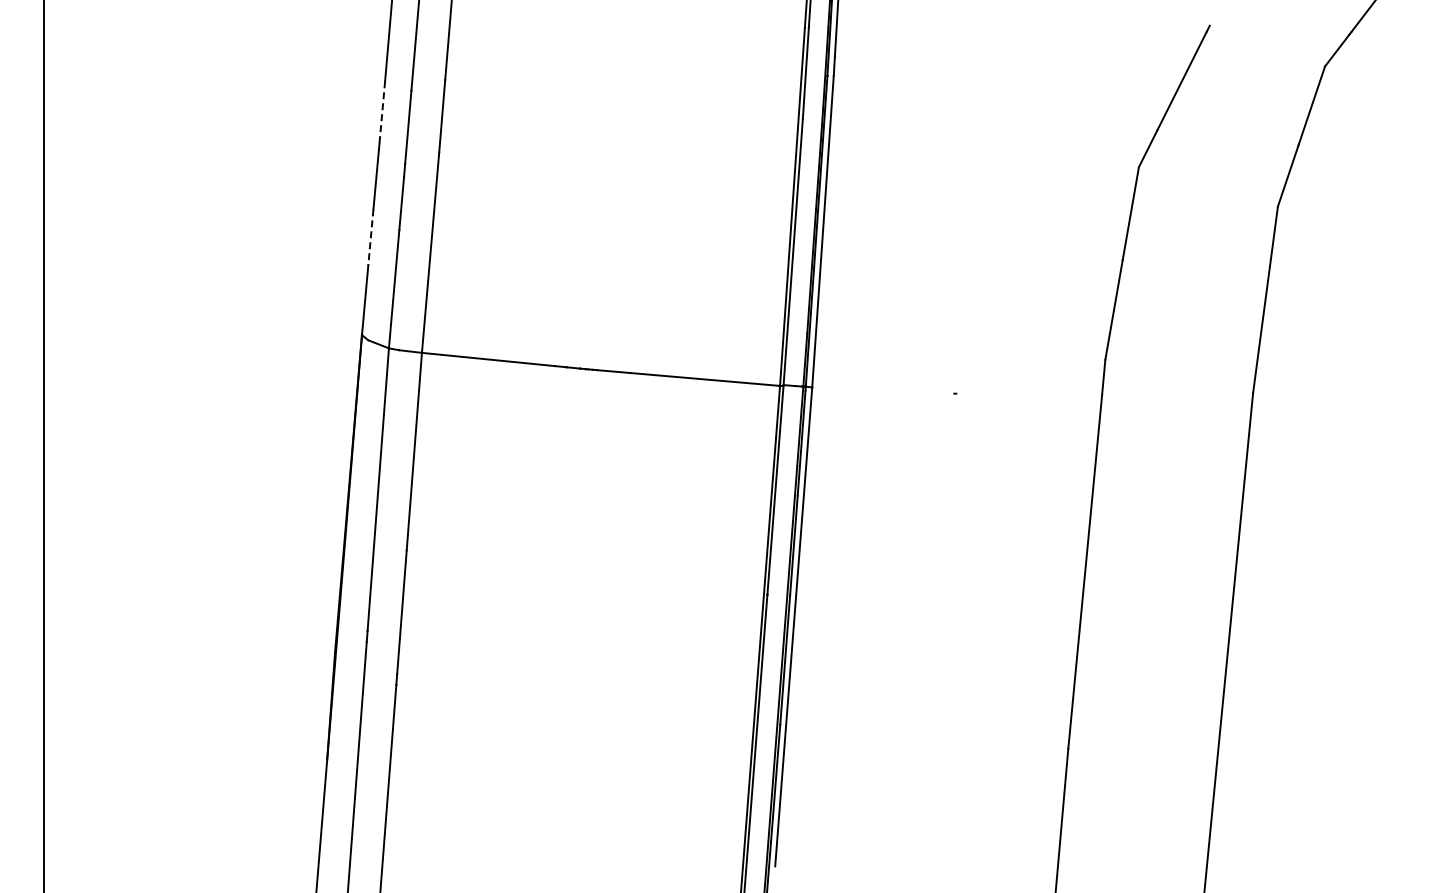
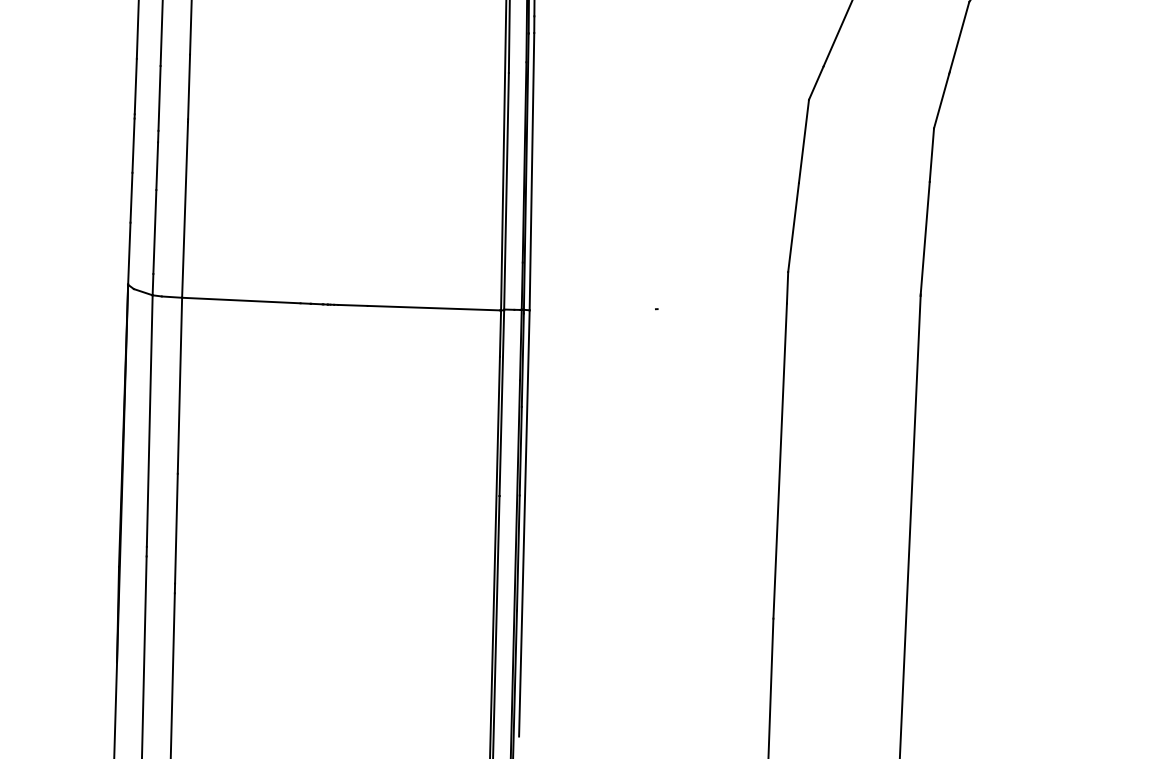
line: (382, 112) -> (135, 86), dashed -> solid
line: (370, 237) -> (131, 197), dashed -> solid

